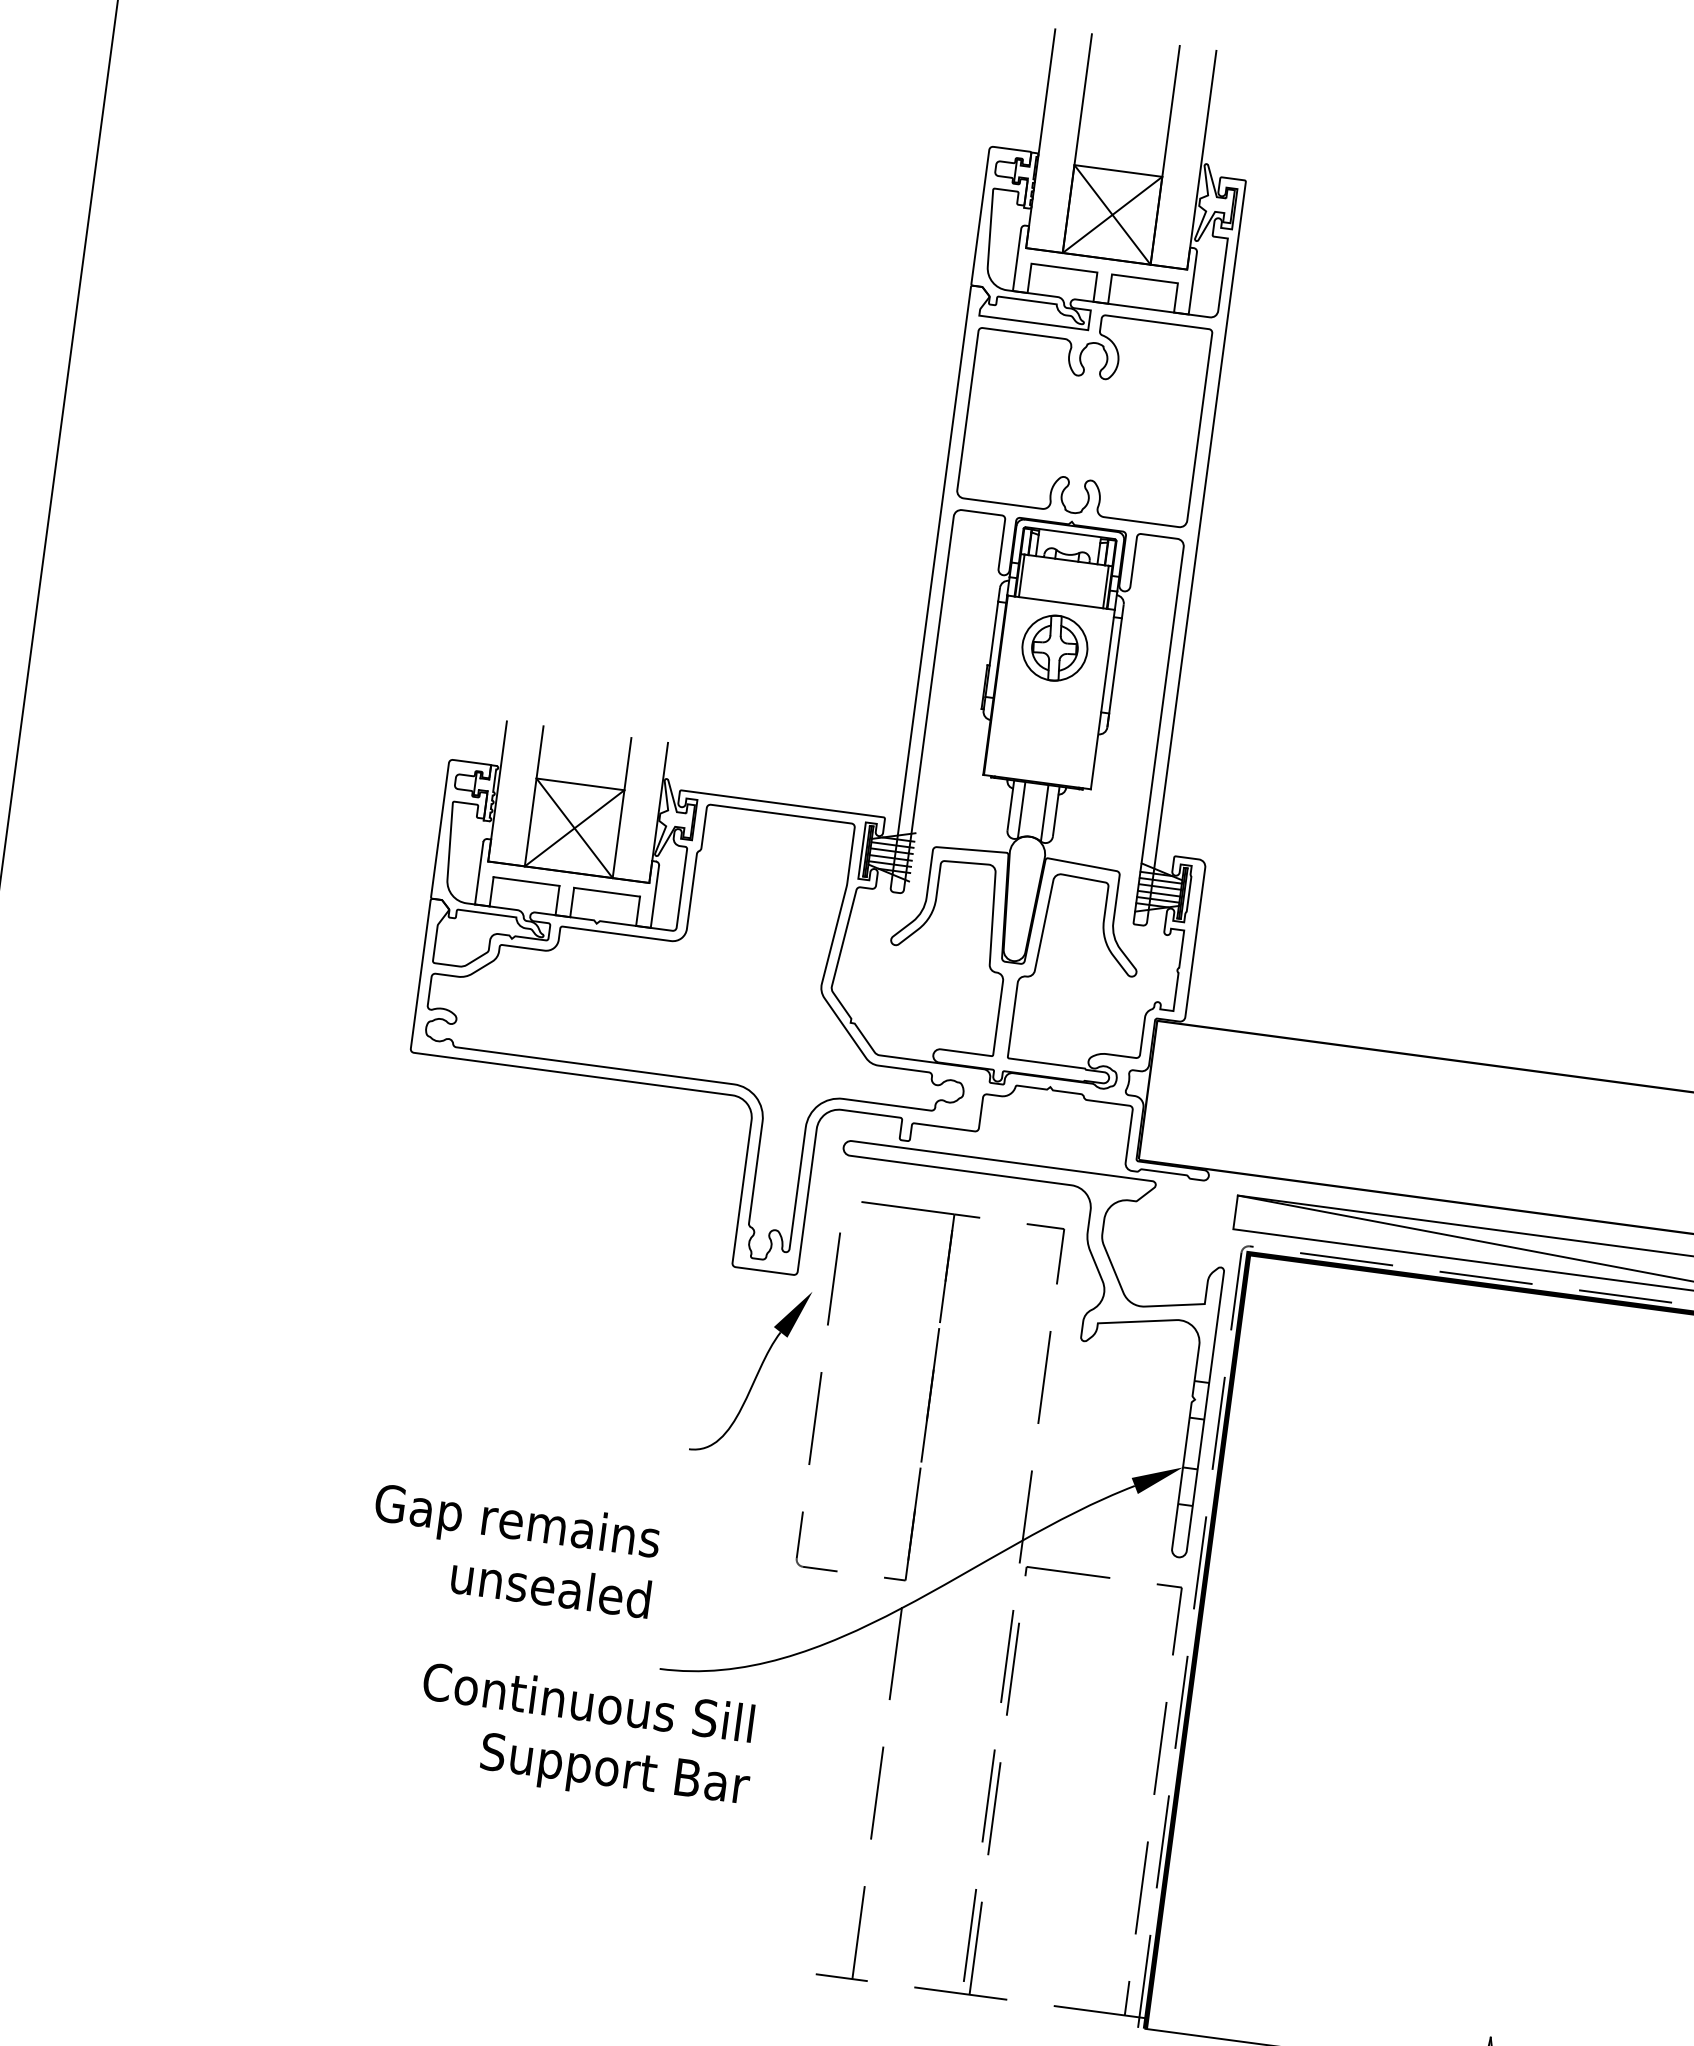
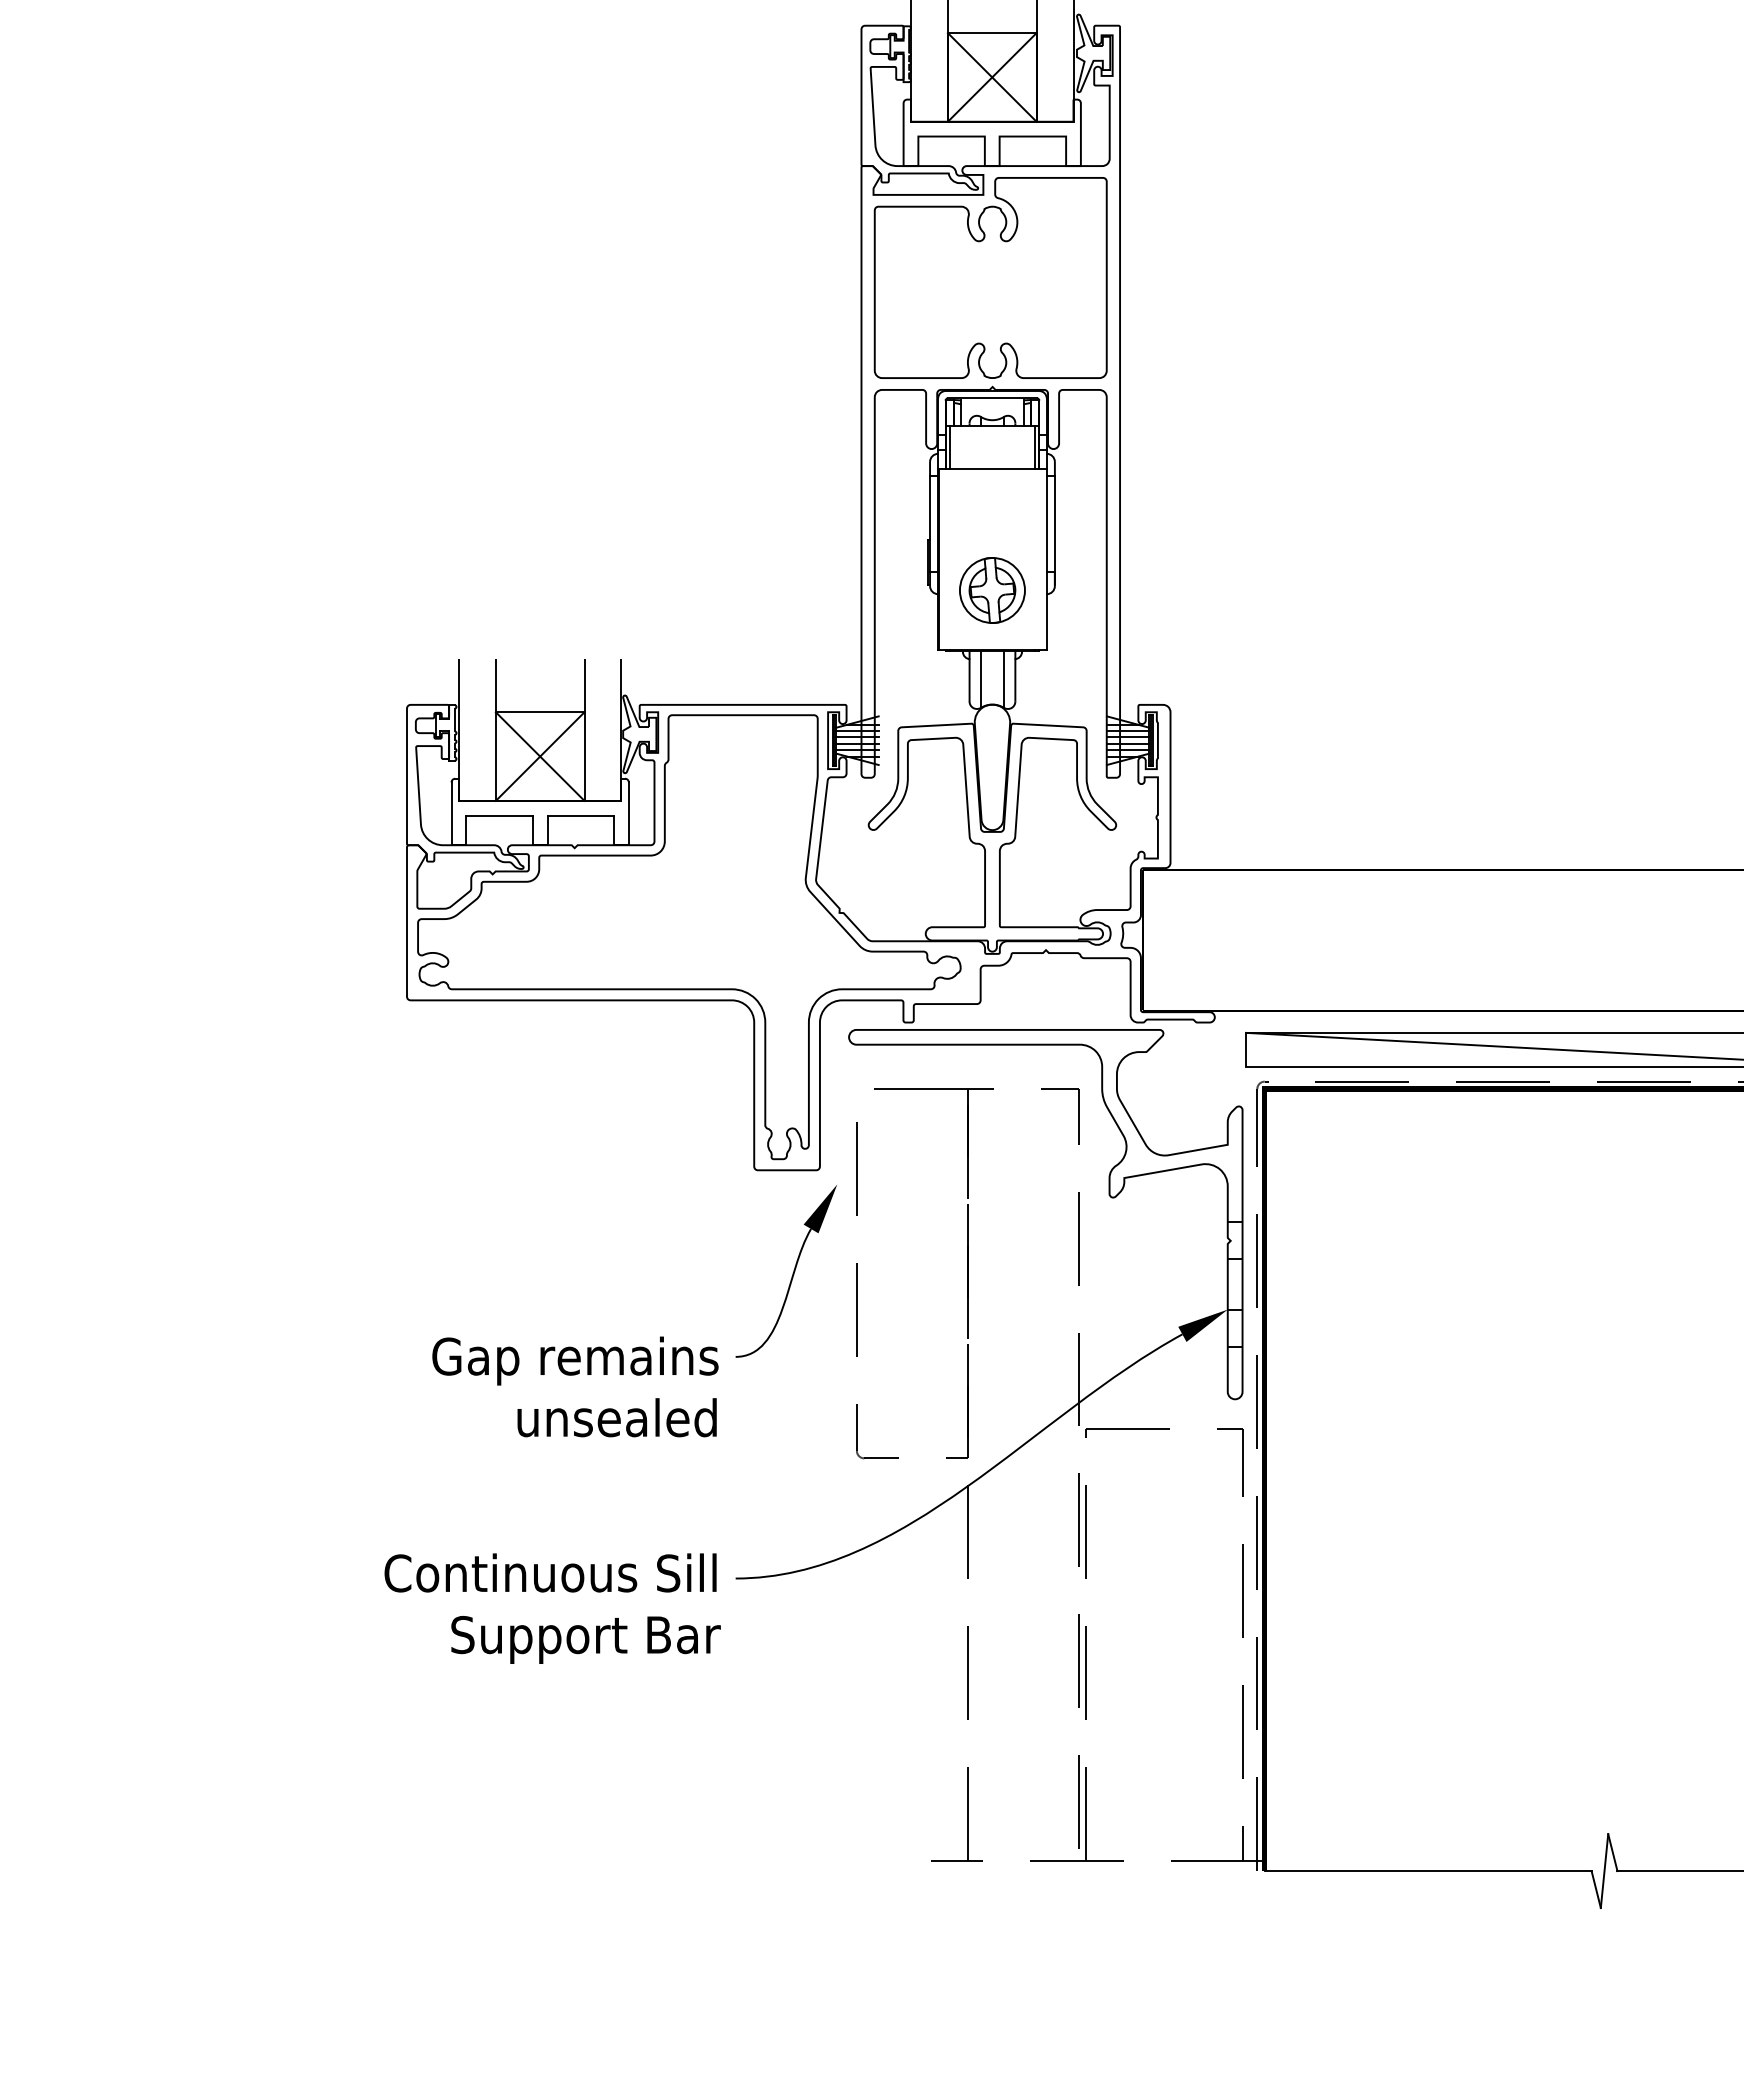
part: (1054, 648) -> (992, 590), moved
text: (513, 1550) -> (575, 1386), moved
text: (585, 1737) -> (552, 1608), moved

